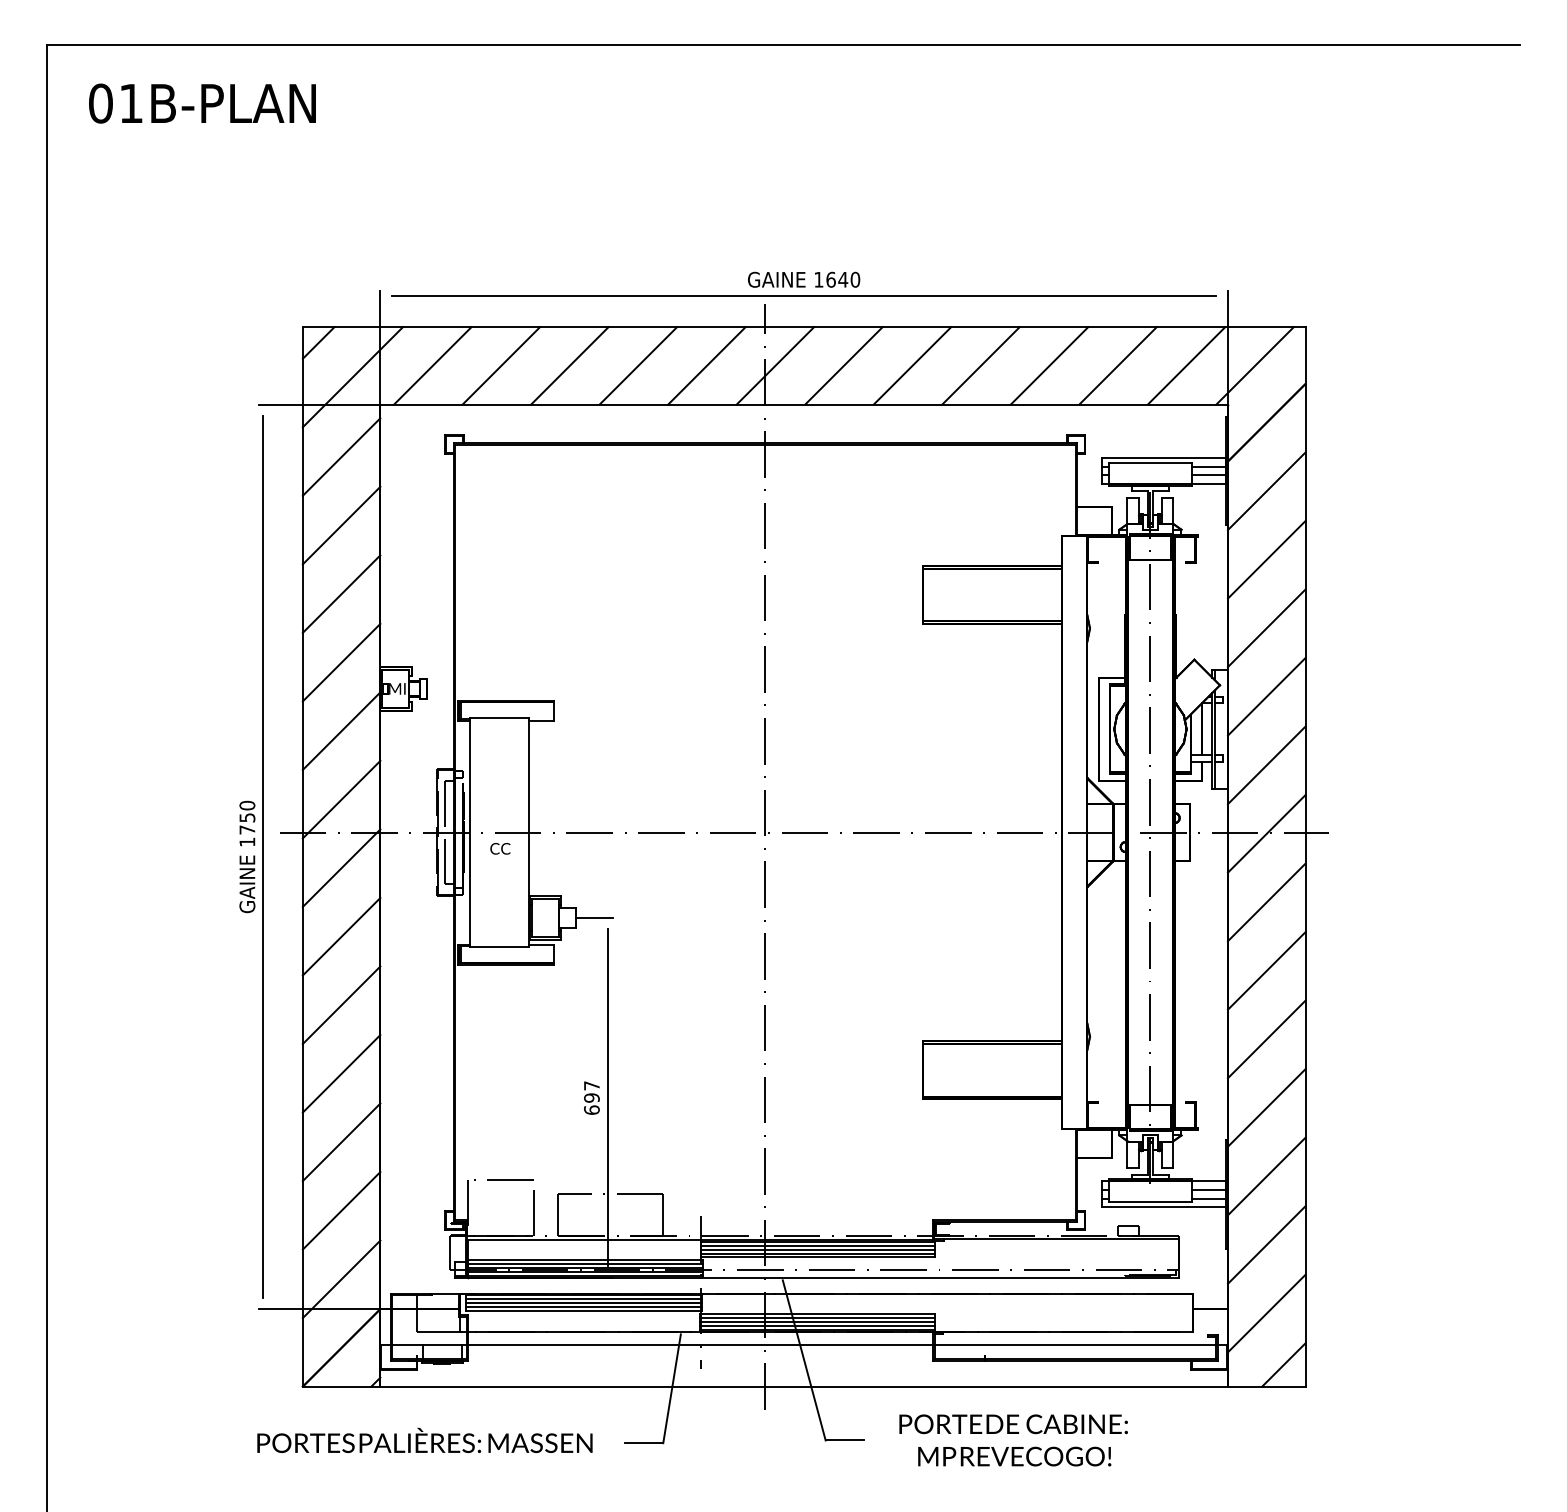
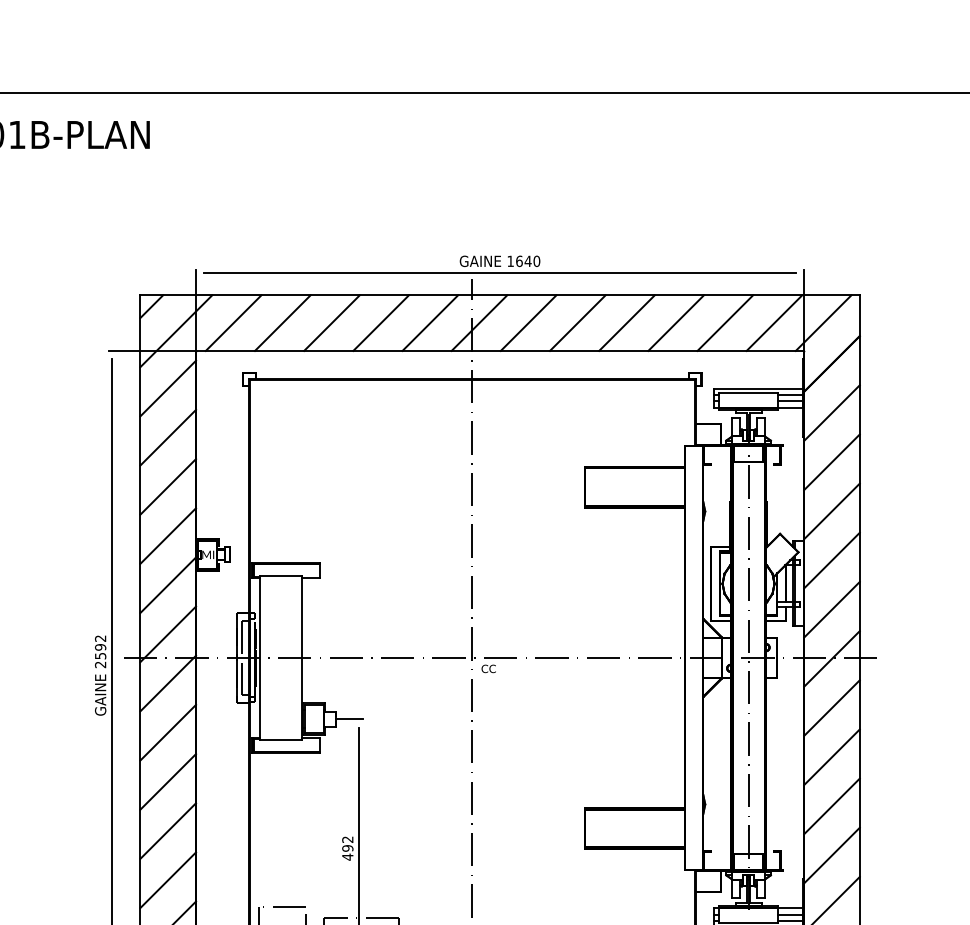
text: (247, 823) -> (100, 651), 1750 -> 2592
text: (500, 848) -> (488, 668), moved
text: (591, 1098) -> (347, 848), 697 -> 492

